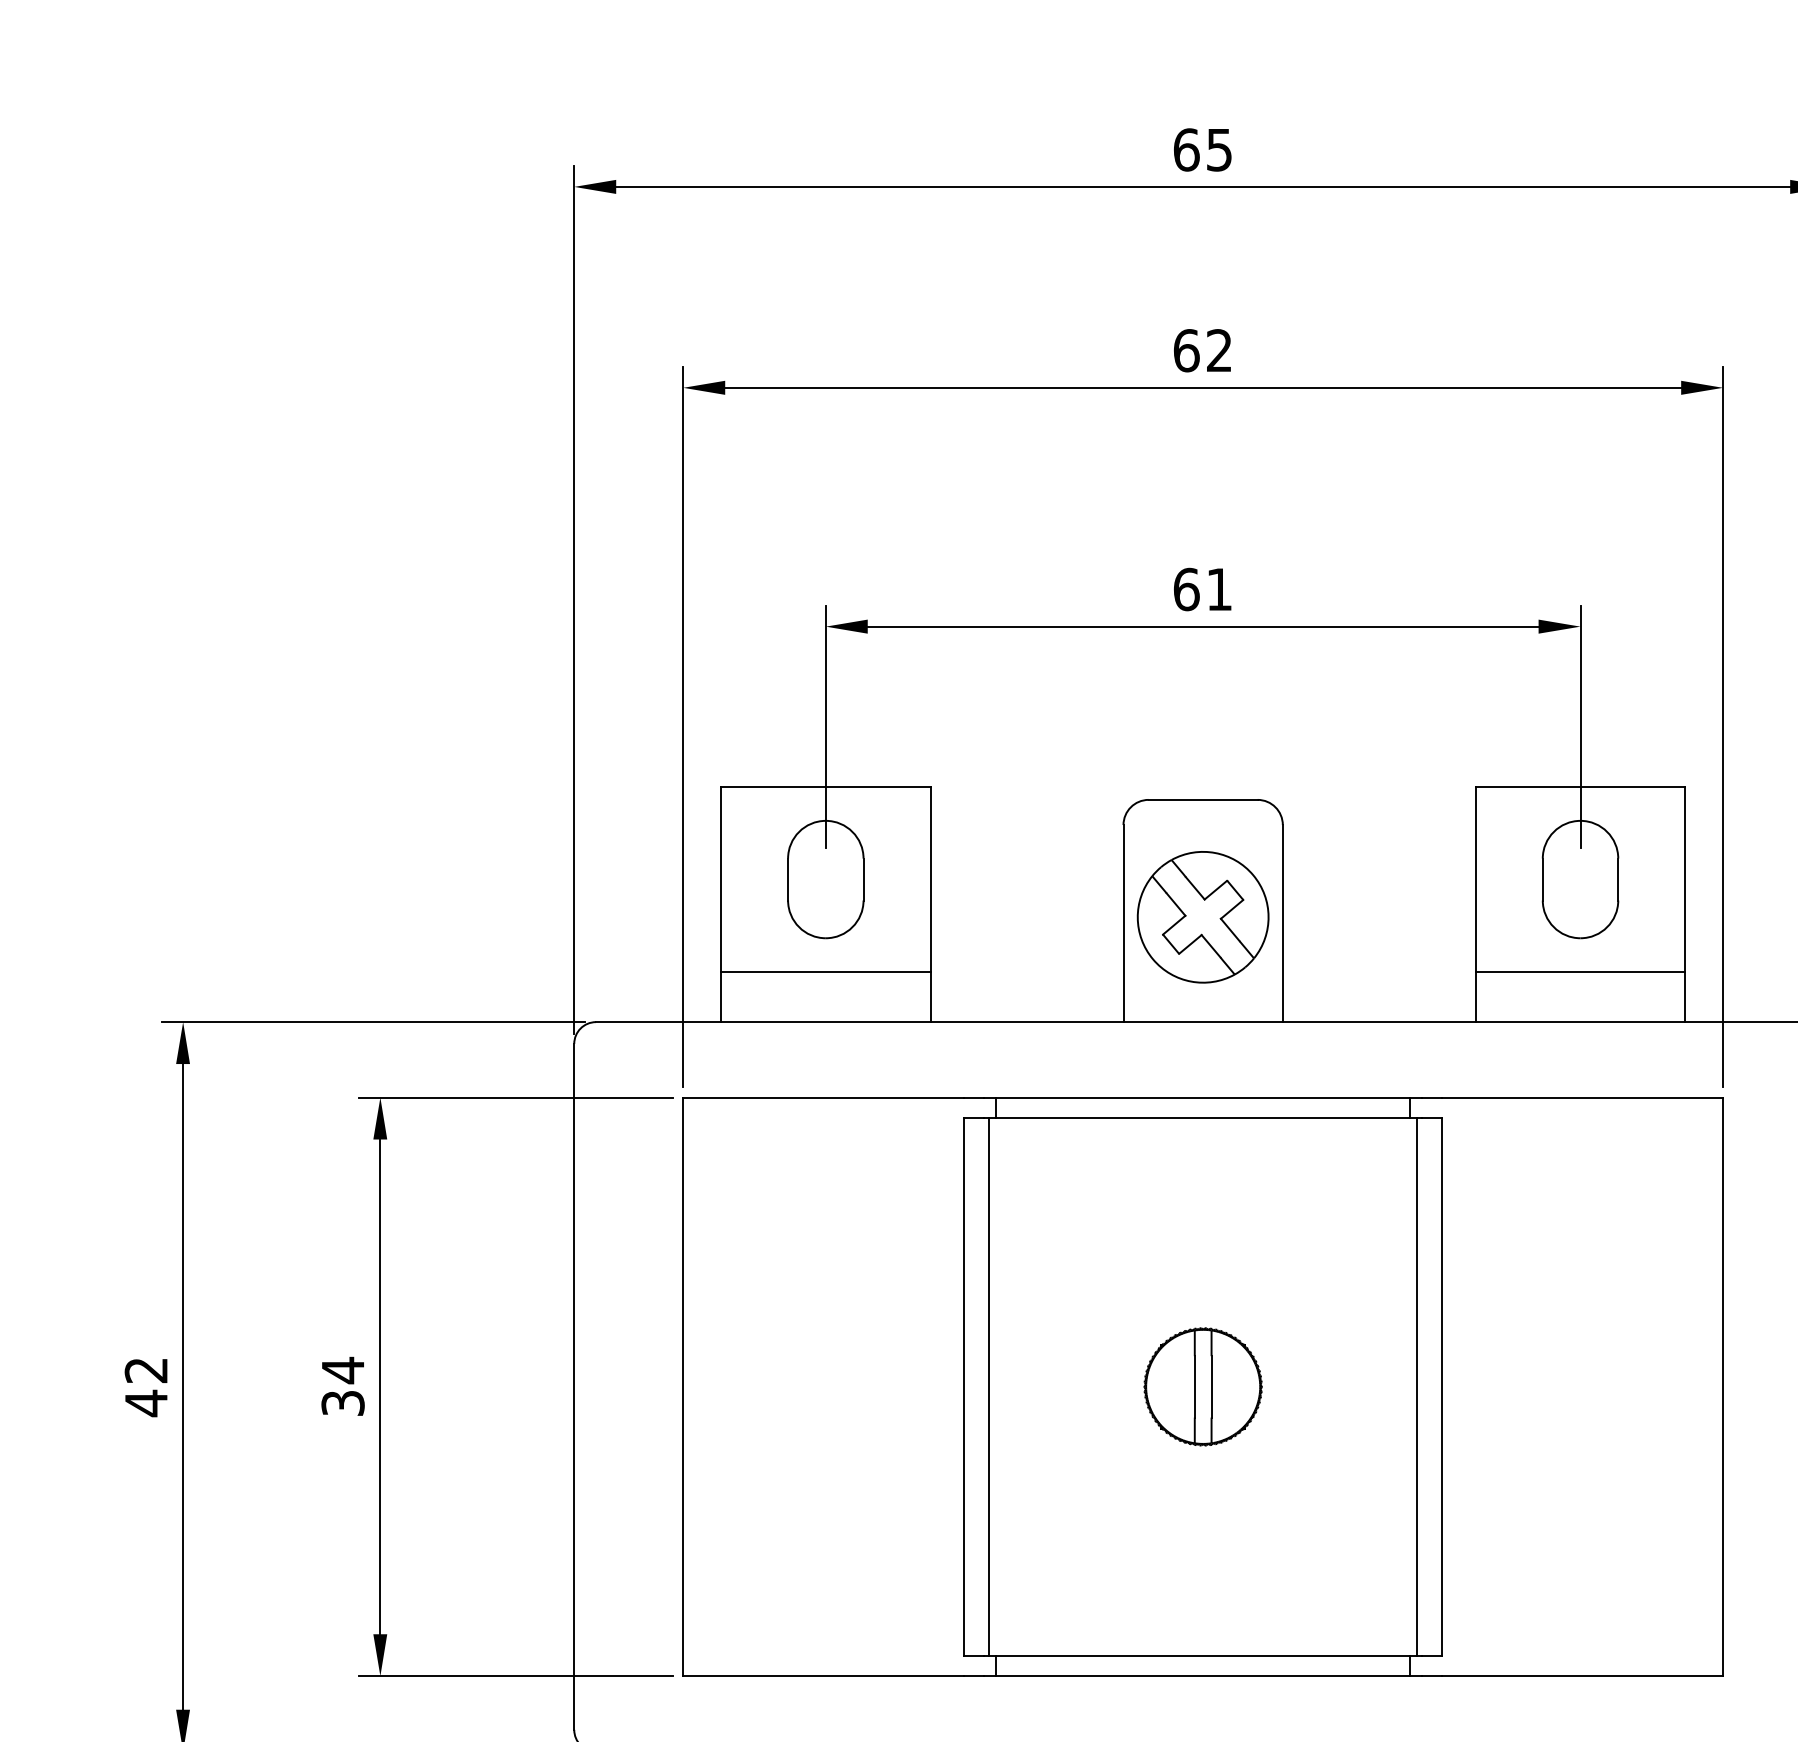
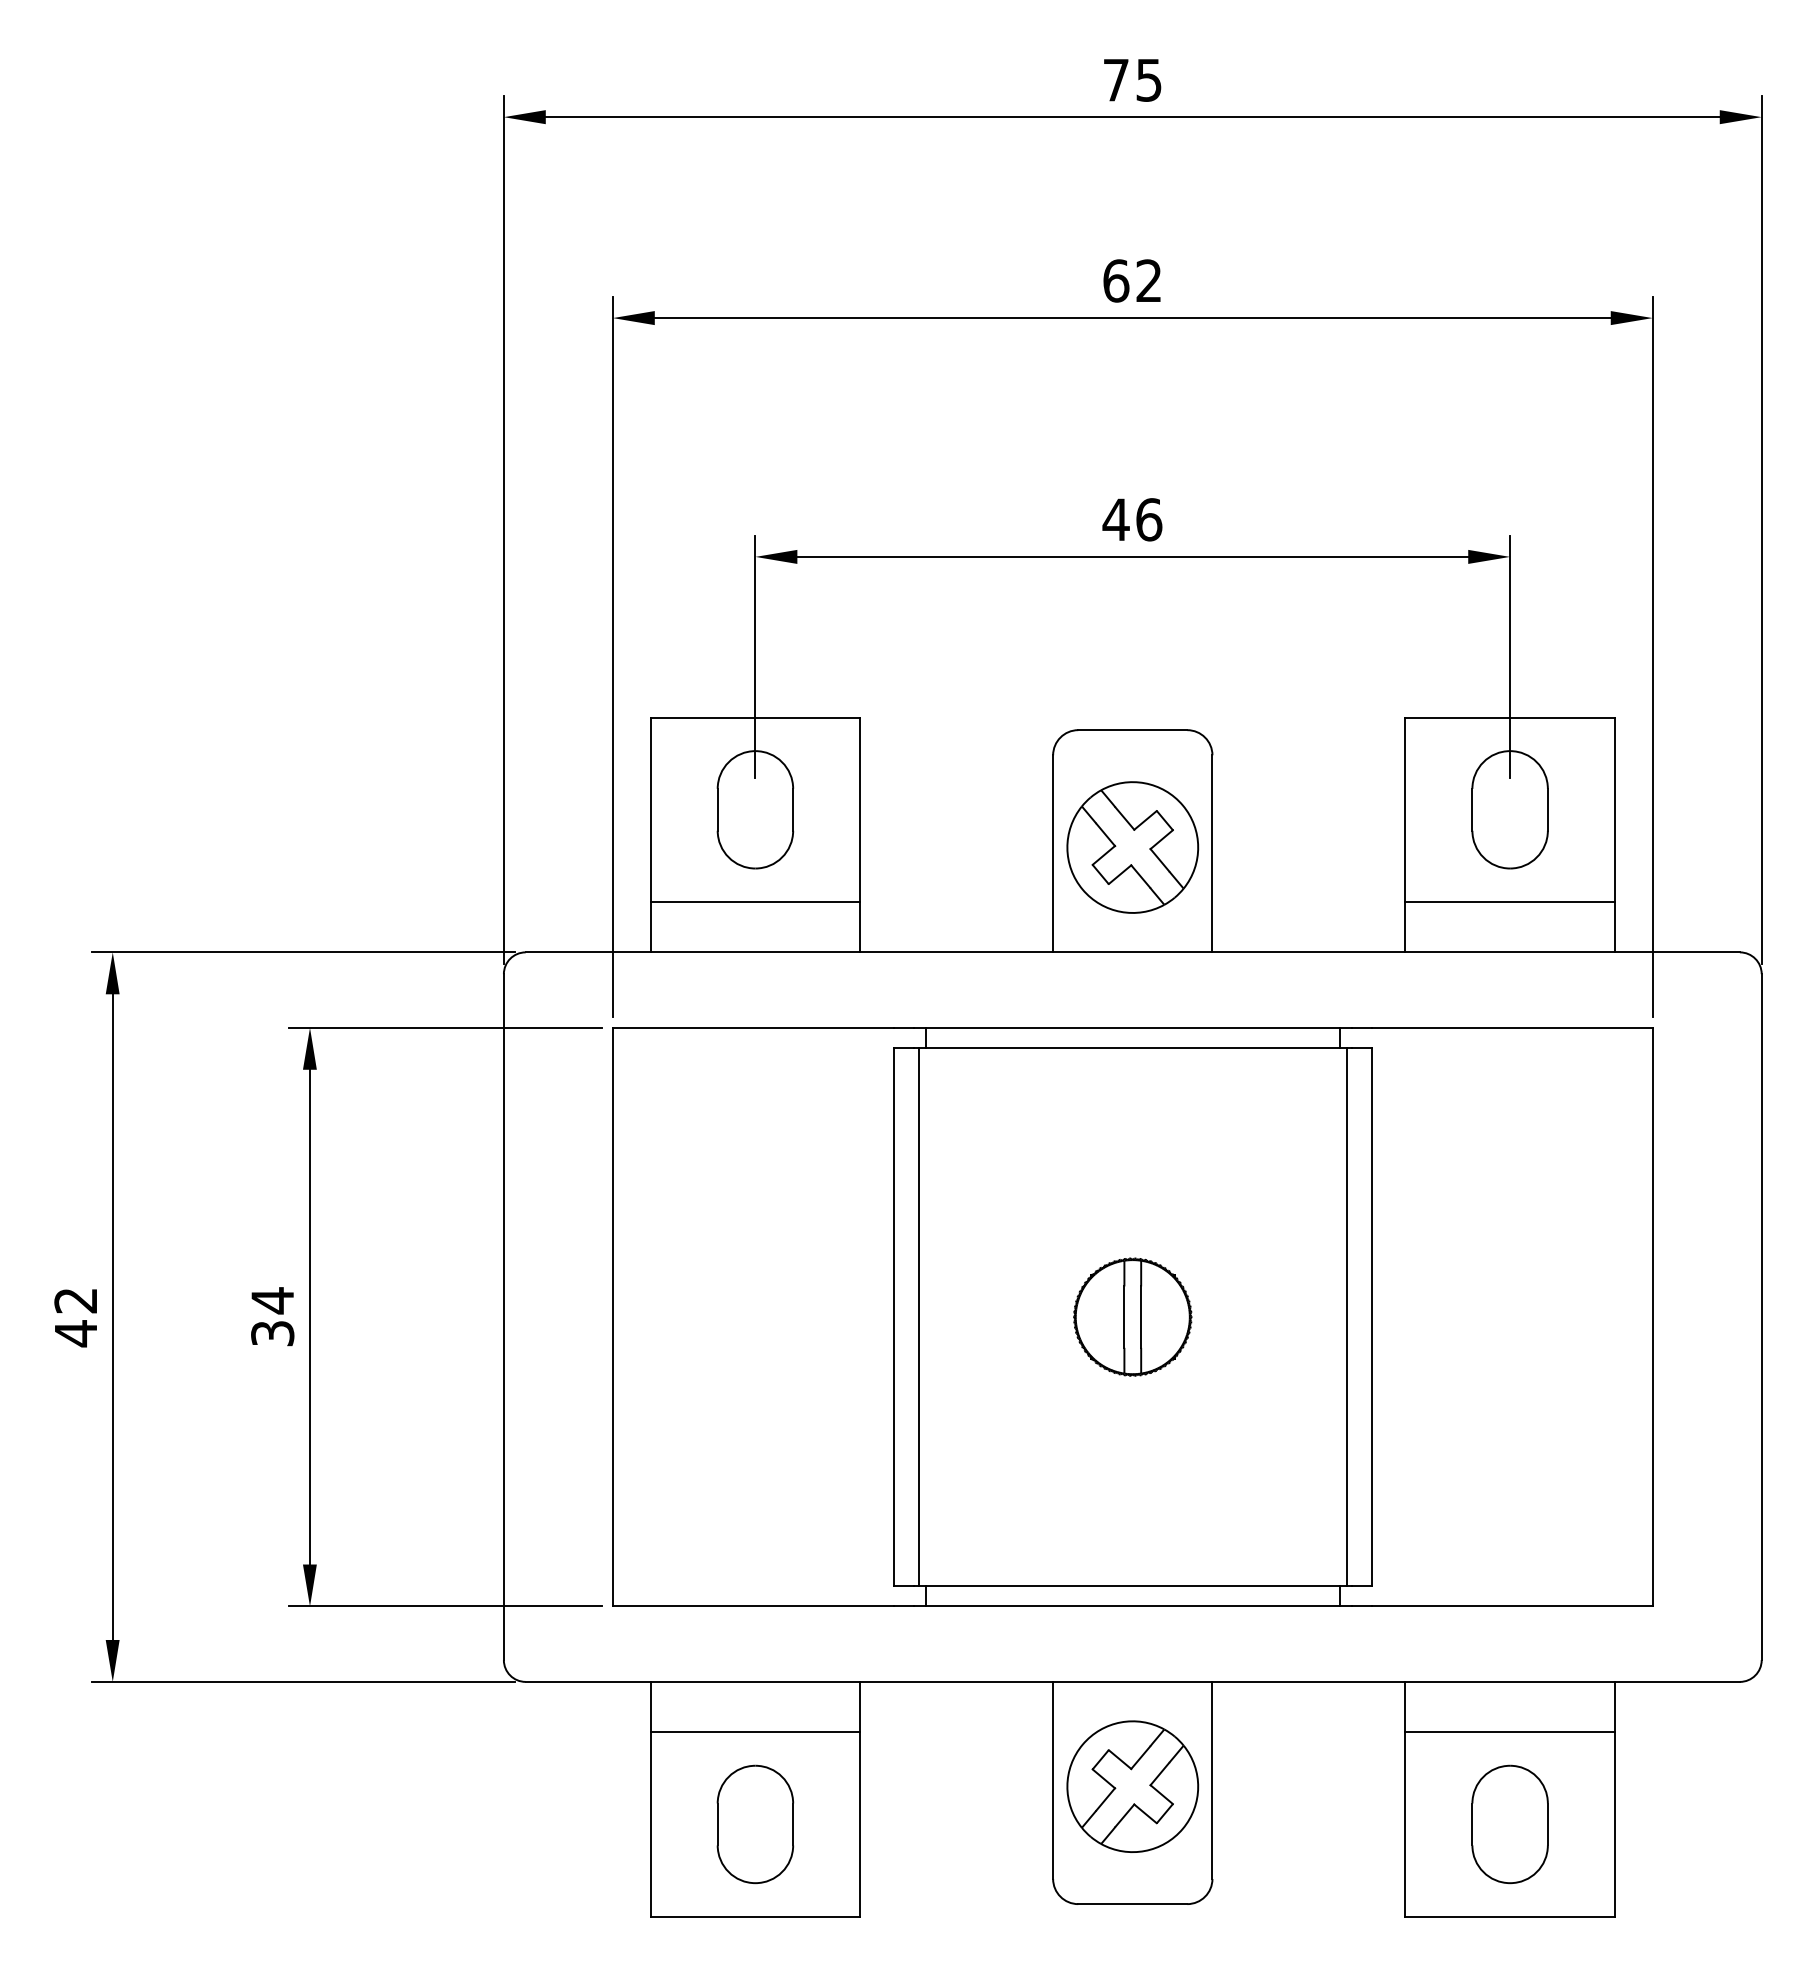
text: (1186, 149) -> (1116, 79), 65 -> 75
text: (1202, 589) -> (1132, 519), 61 -> 46

